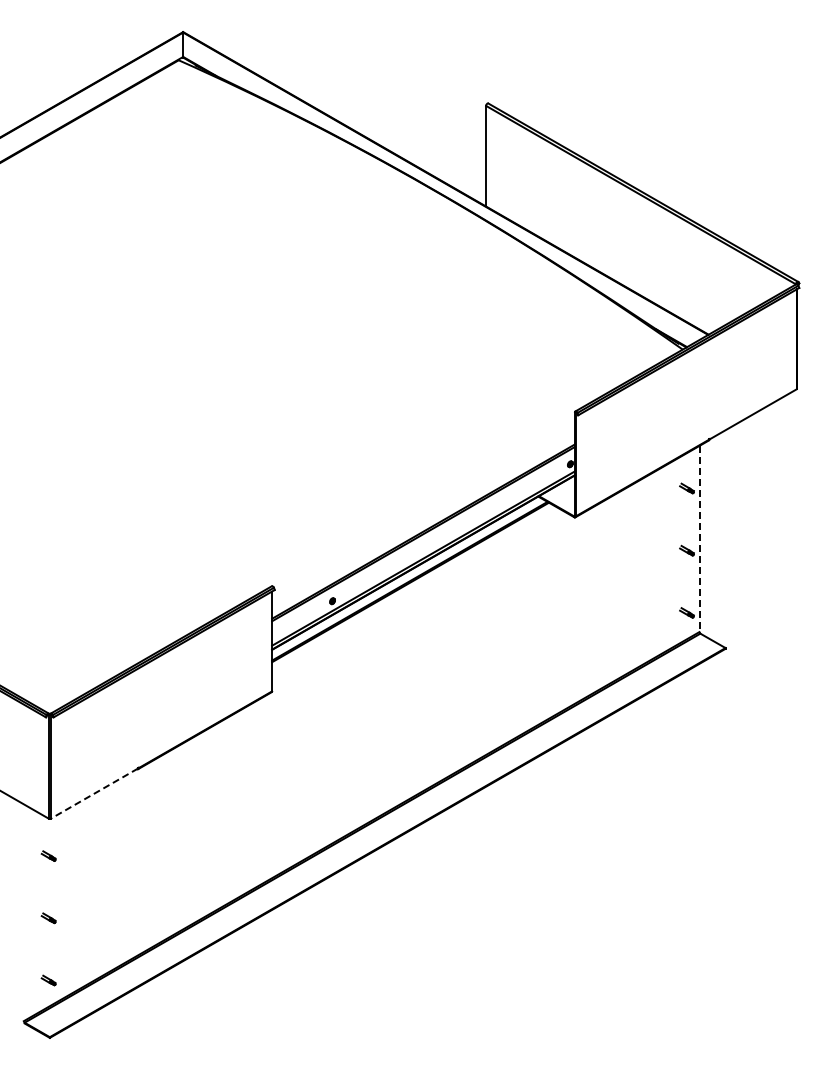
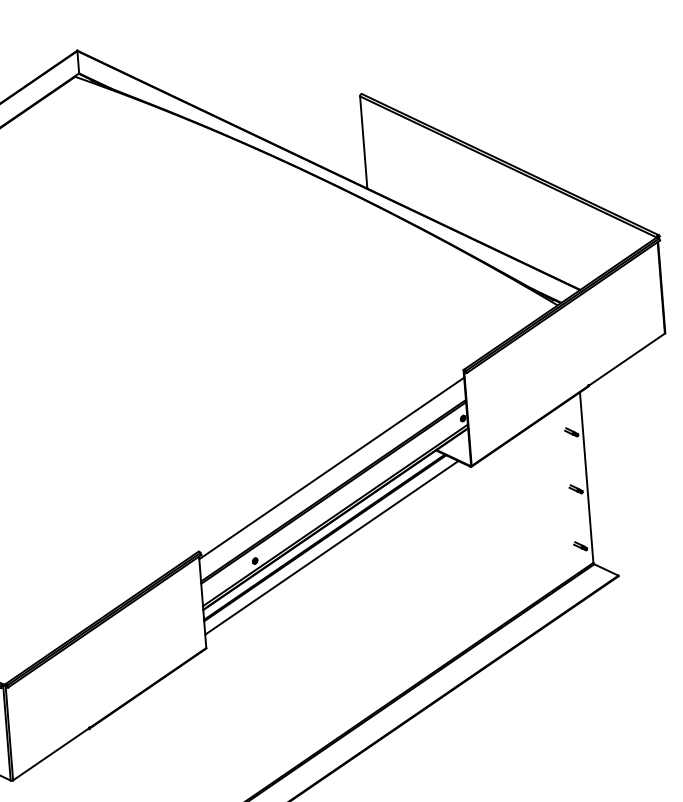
line: (423, 507) -> (331, 468), added
line: (699, 539) -> (586, 478), dashed -> solid
line: (416, 593) -> (331, 547), added
line: (94, 793) -> (51, 754), dashed -> solid

